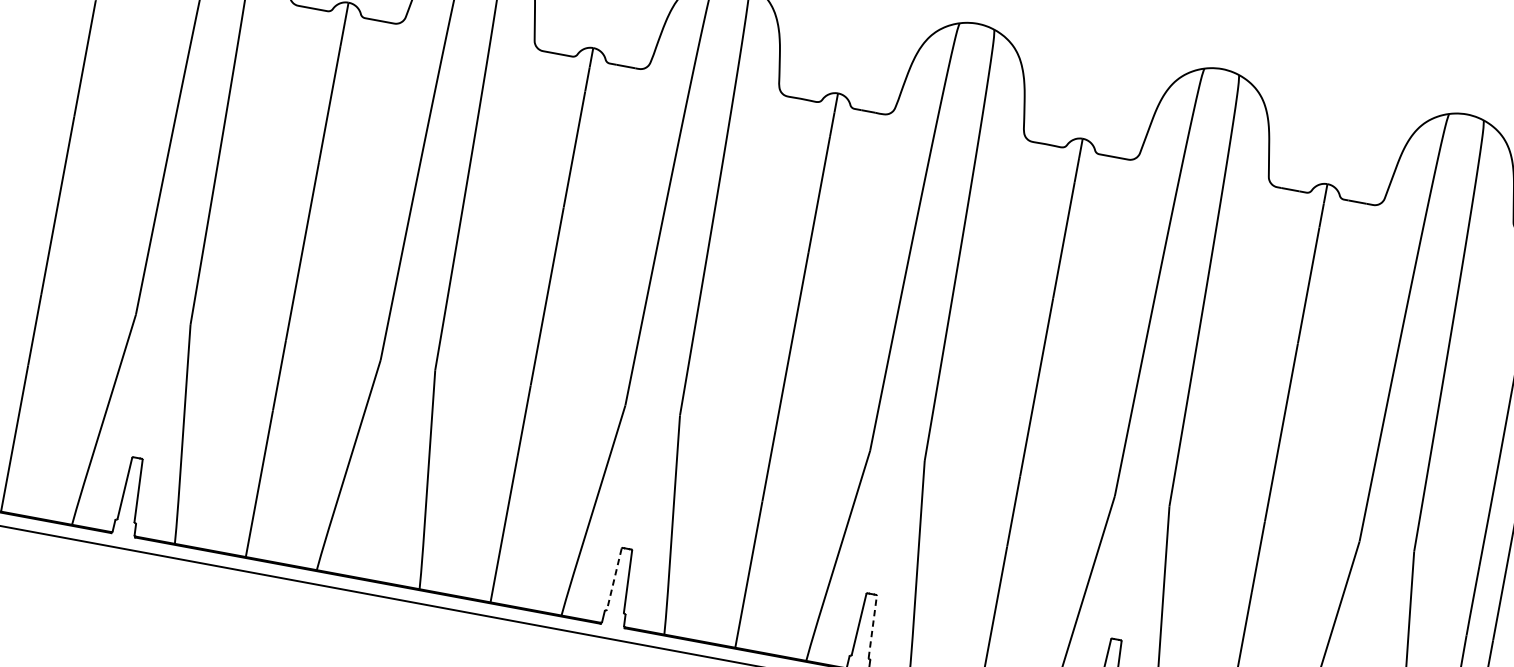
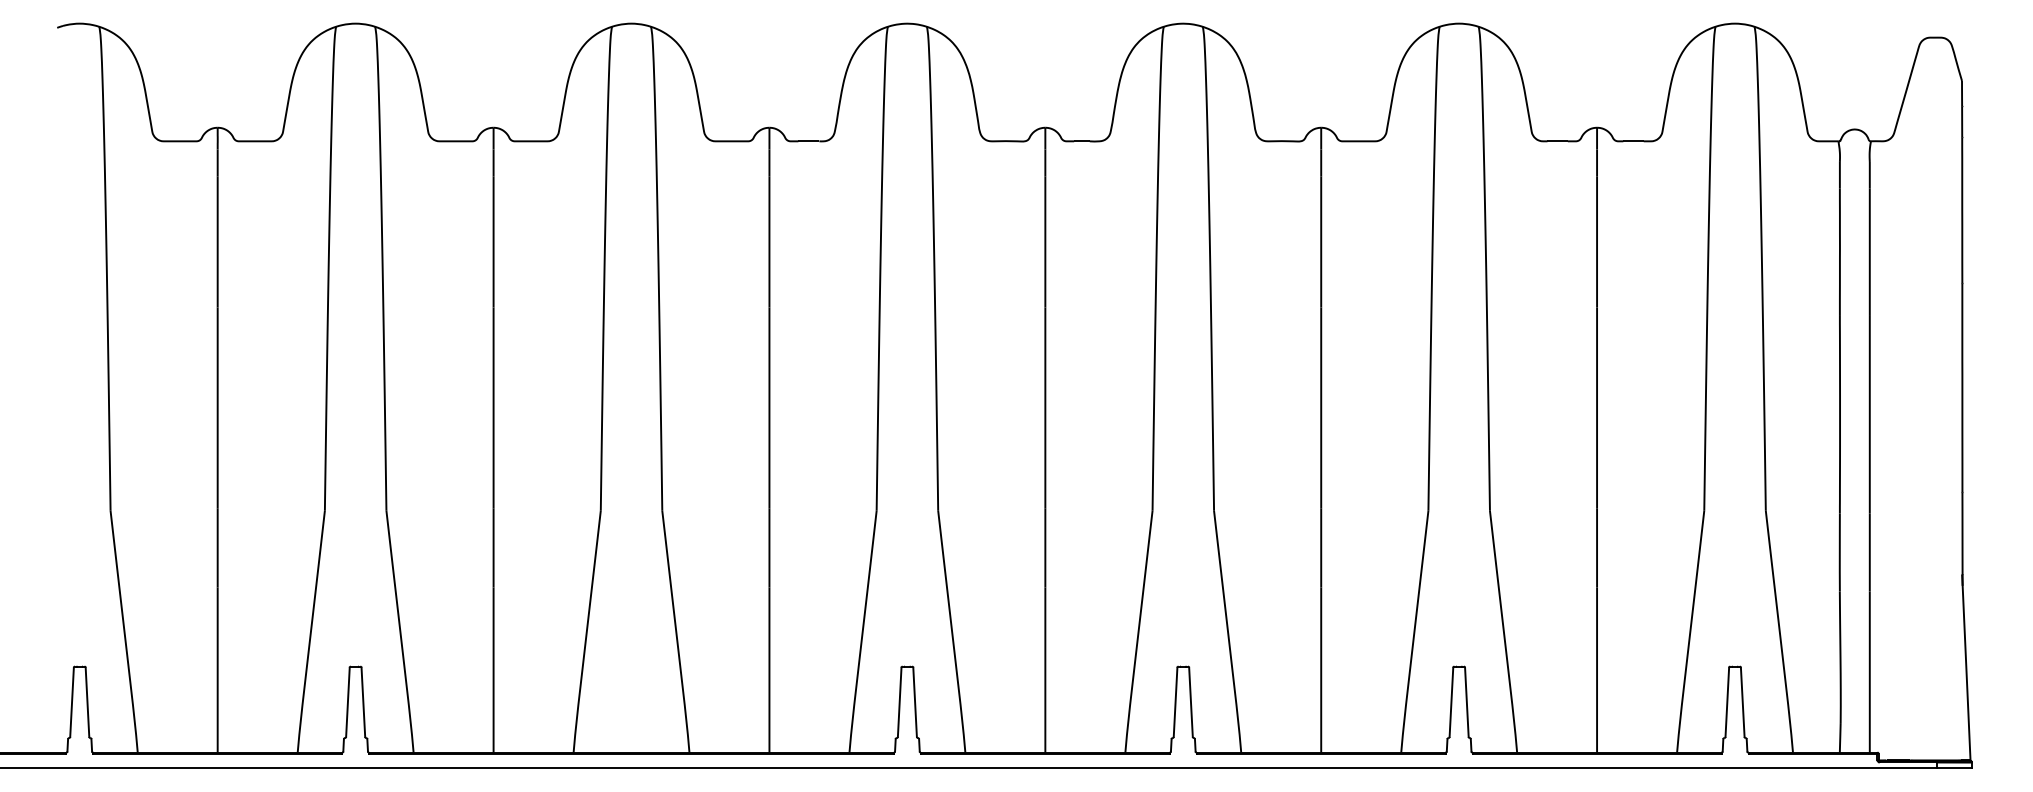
line: (614, 579) -> (899, 702), dashed -> solid
line: (872, 627) -> (1190, 702), dashed -> solid

